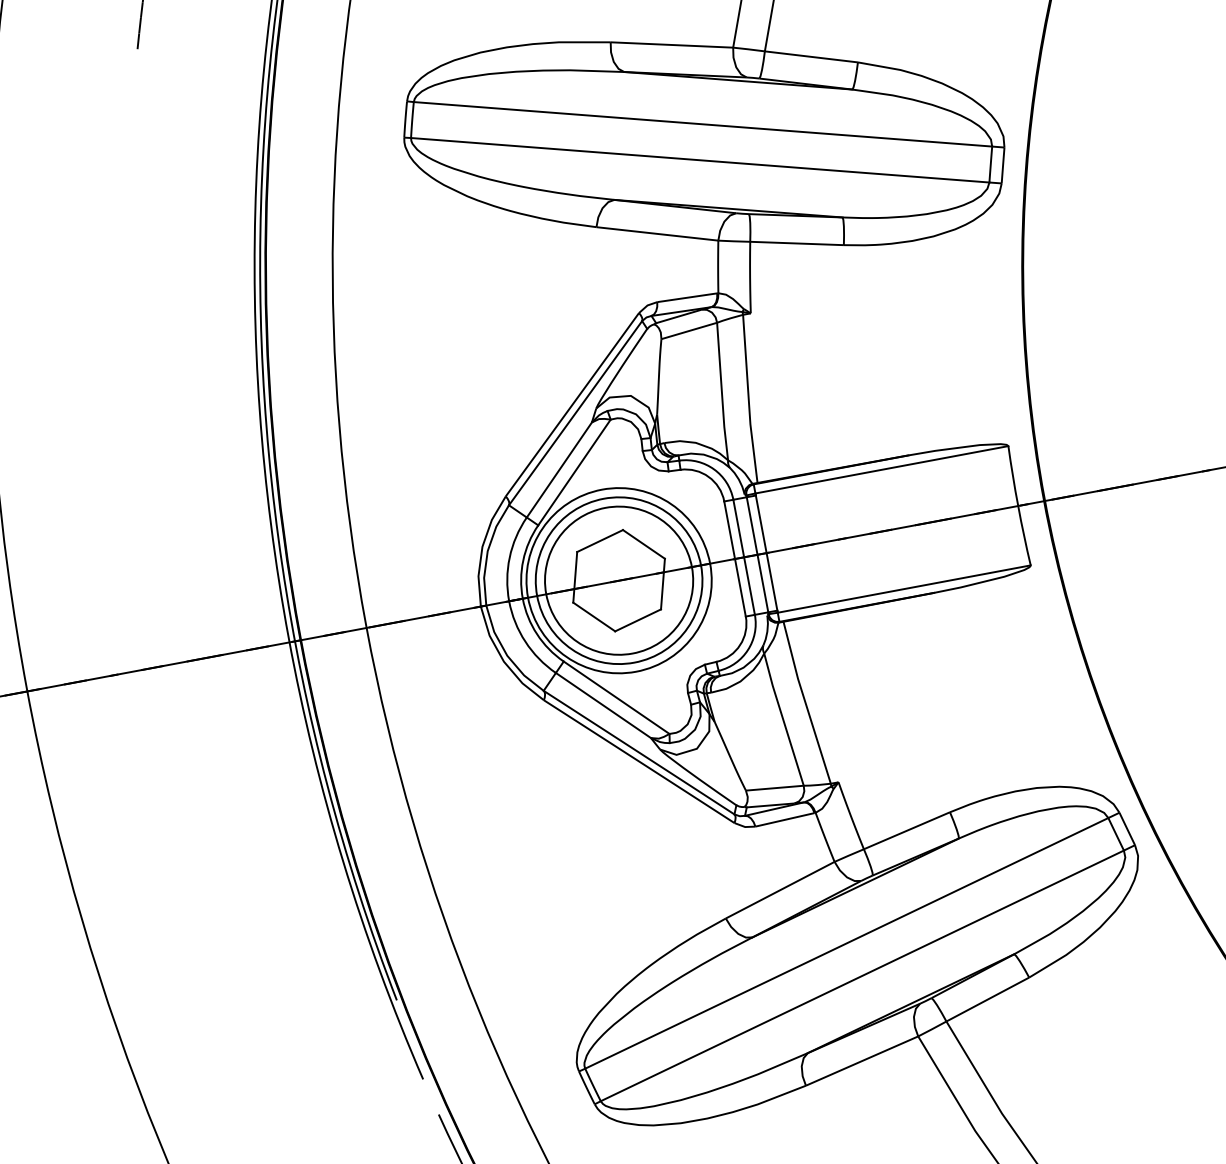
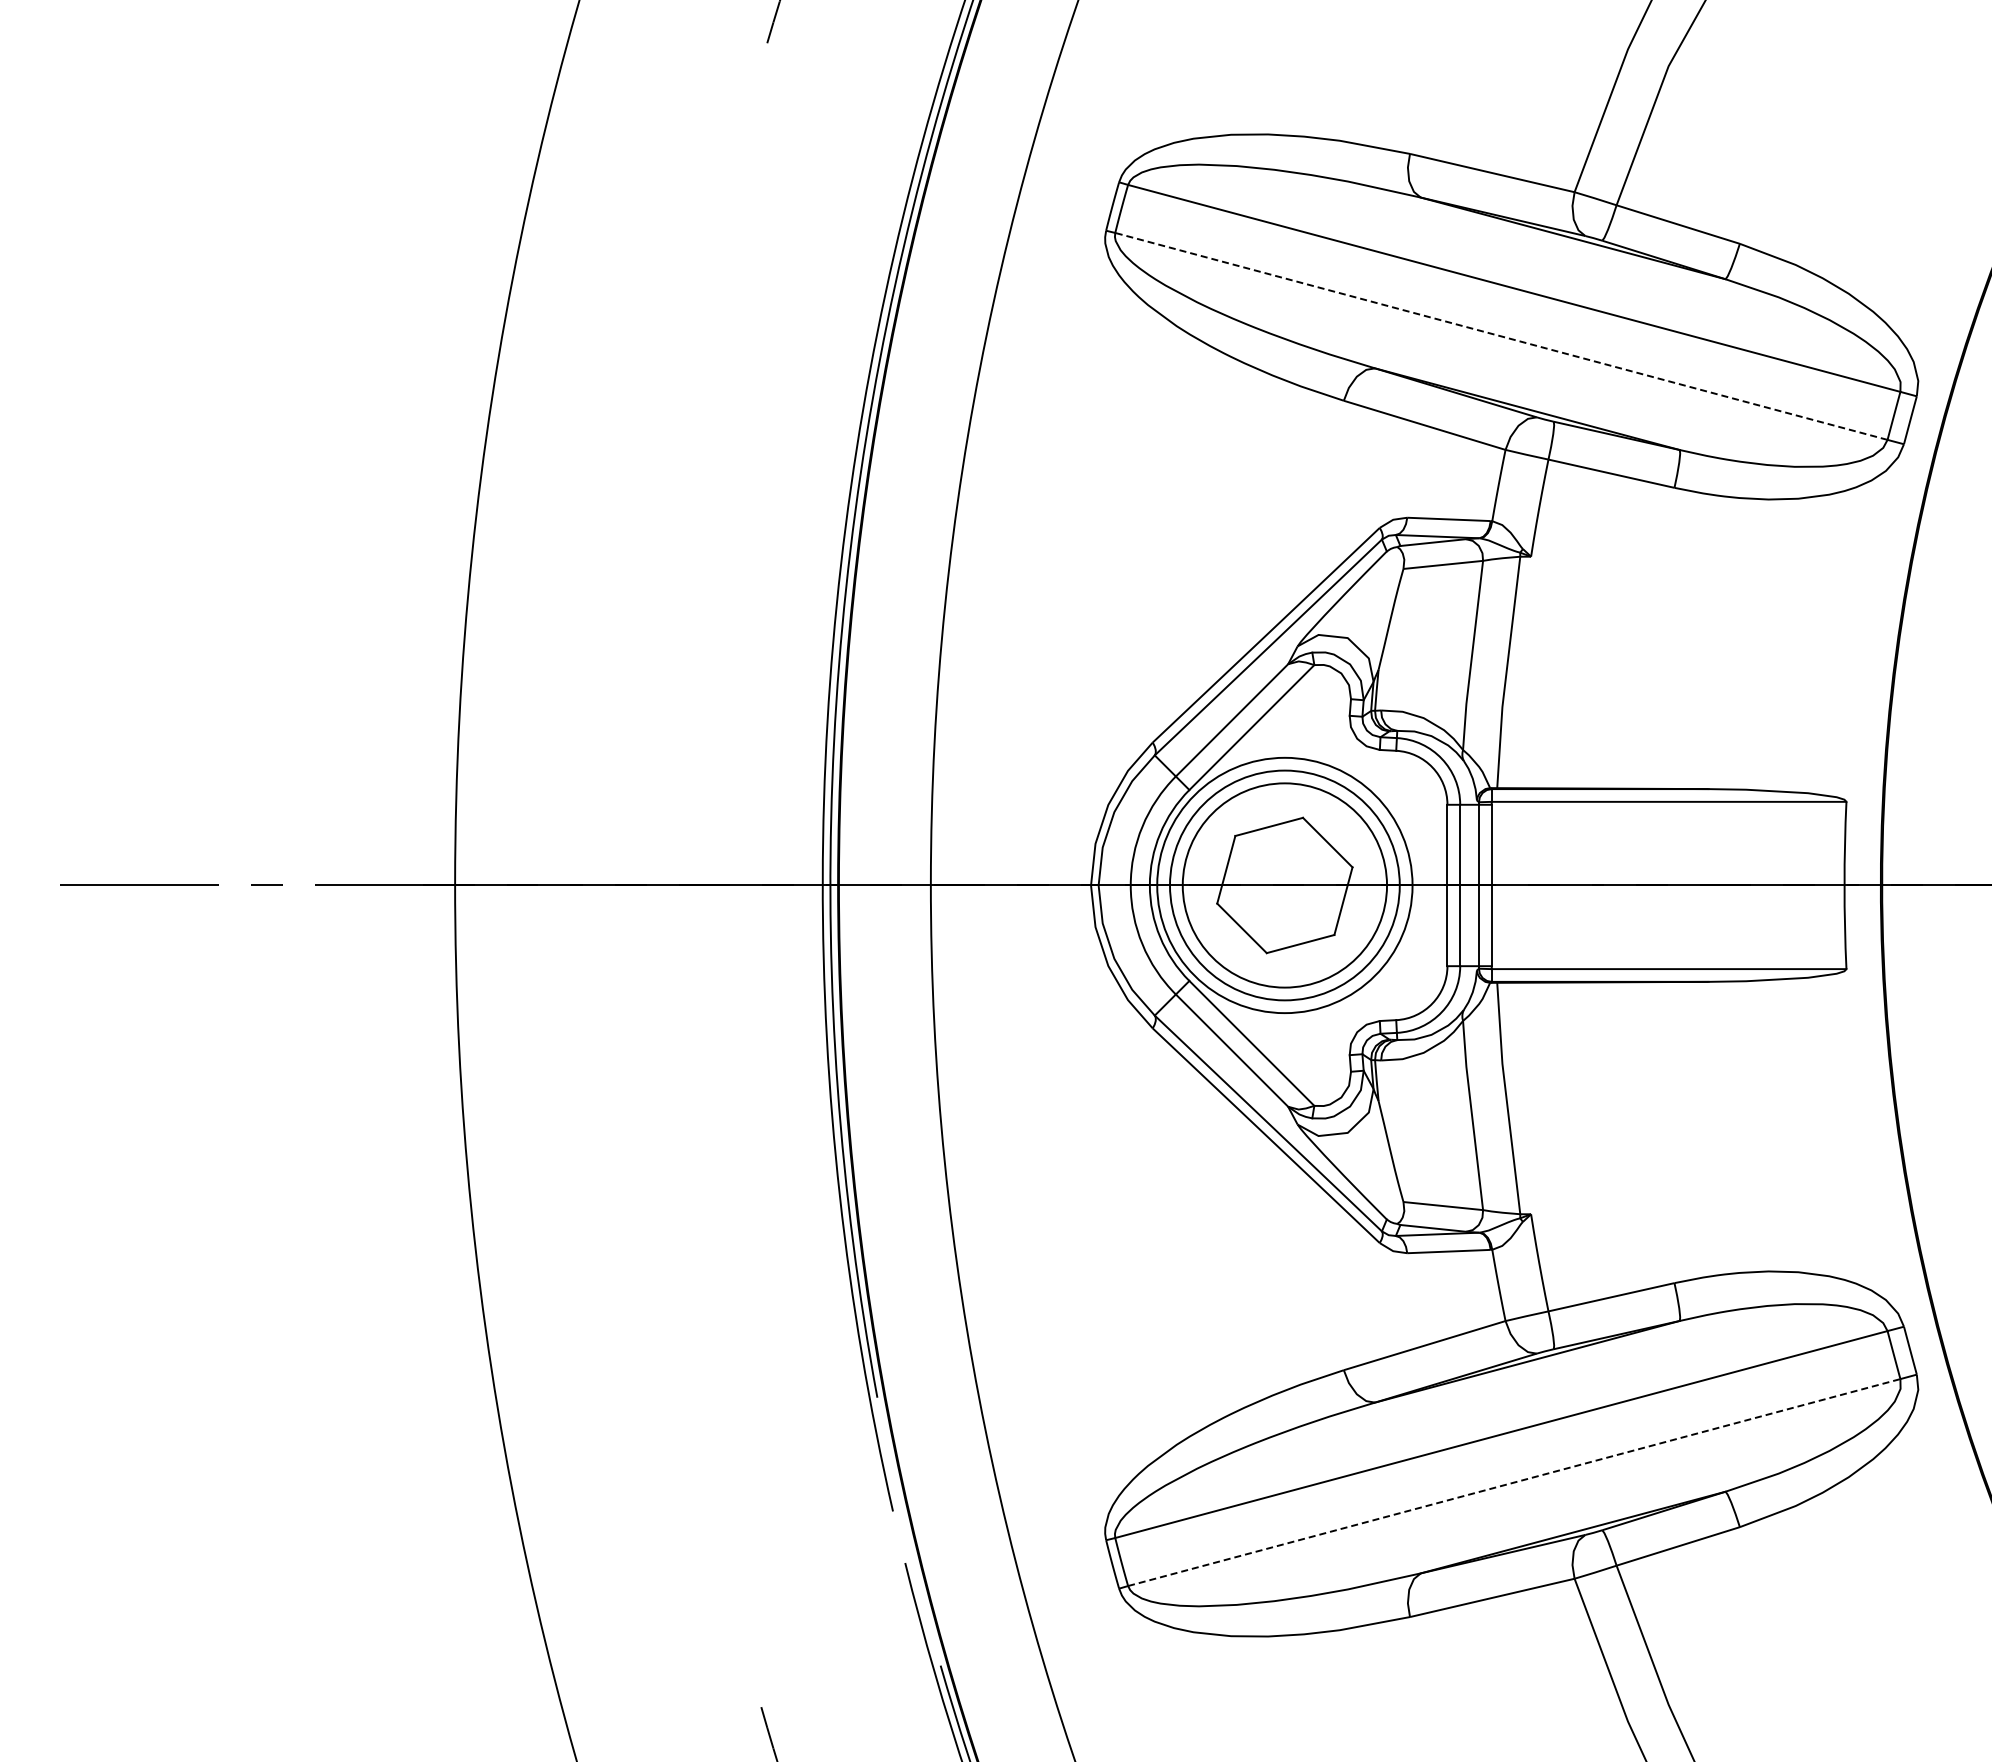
line: (700, 160) -> (1501, 336), solid -> dashed
line: (862, 975) -> (1514, 1482), solid -> dashed

